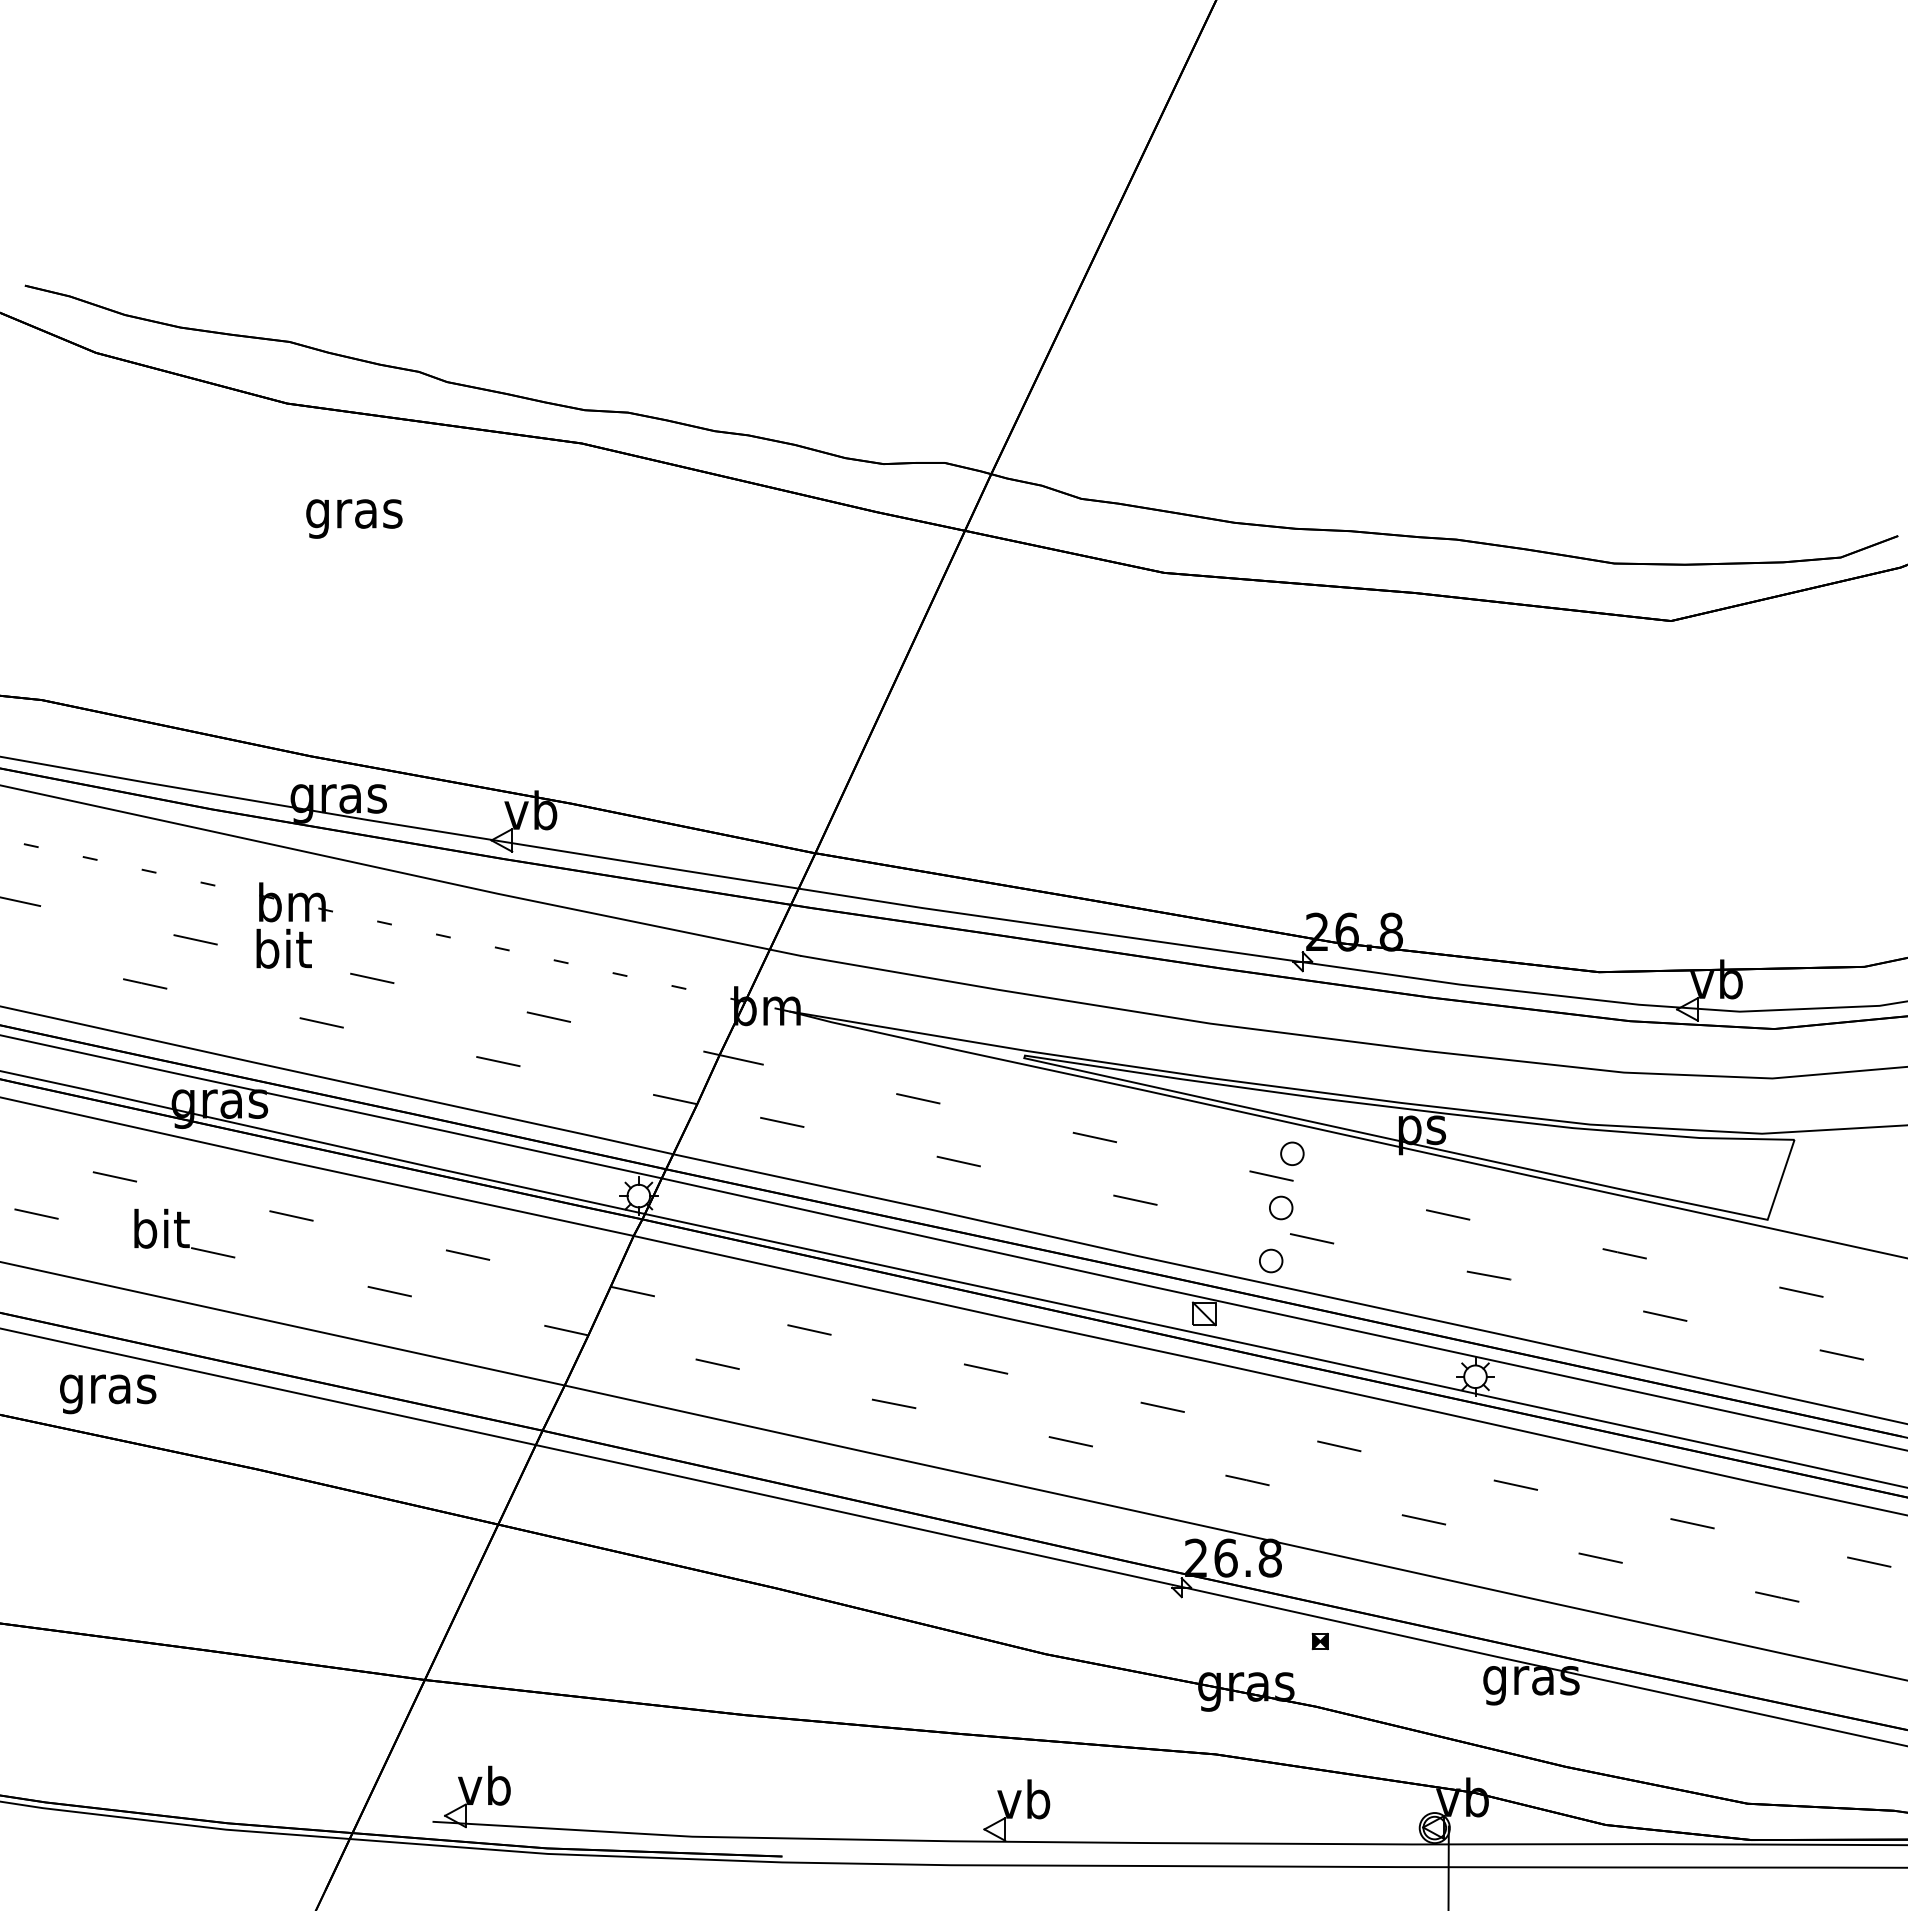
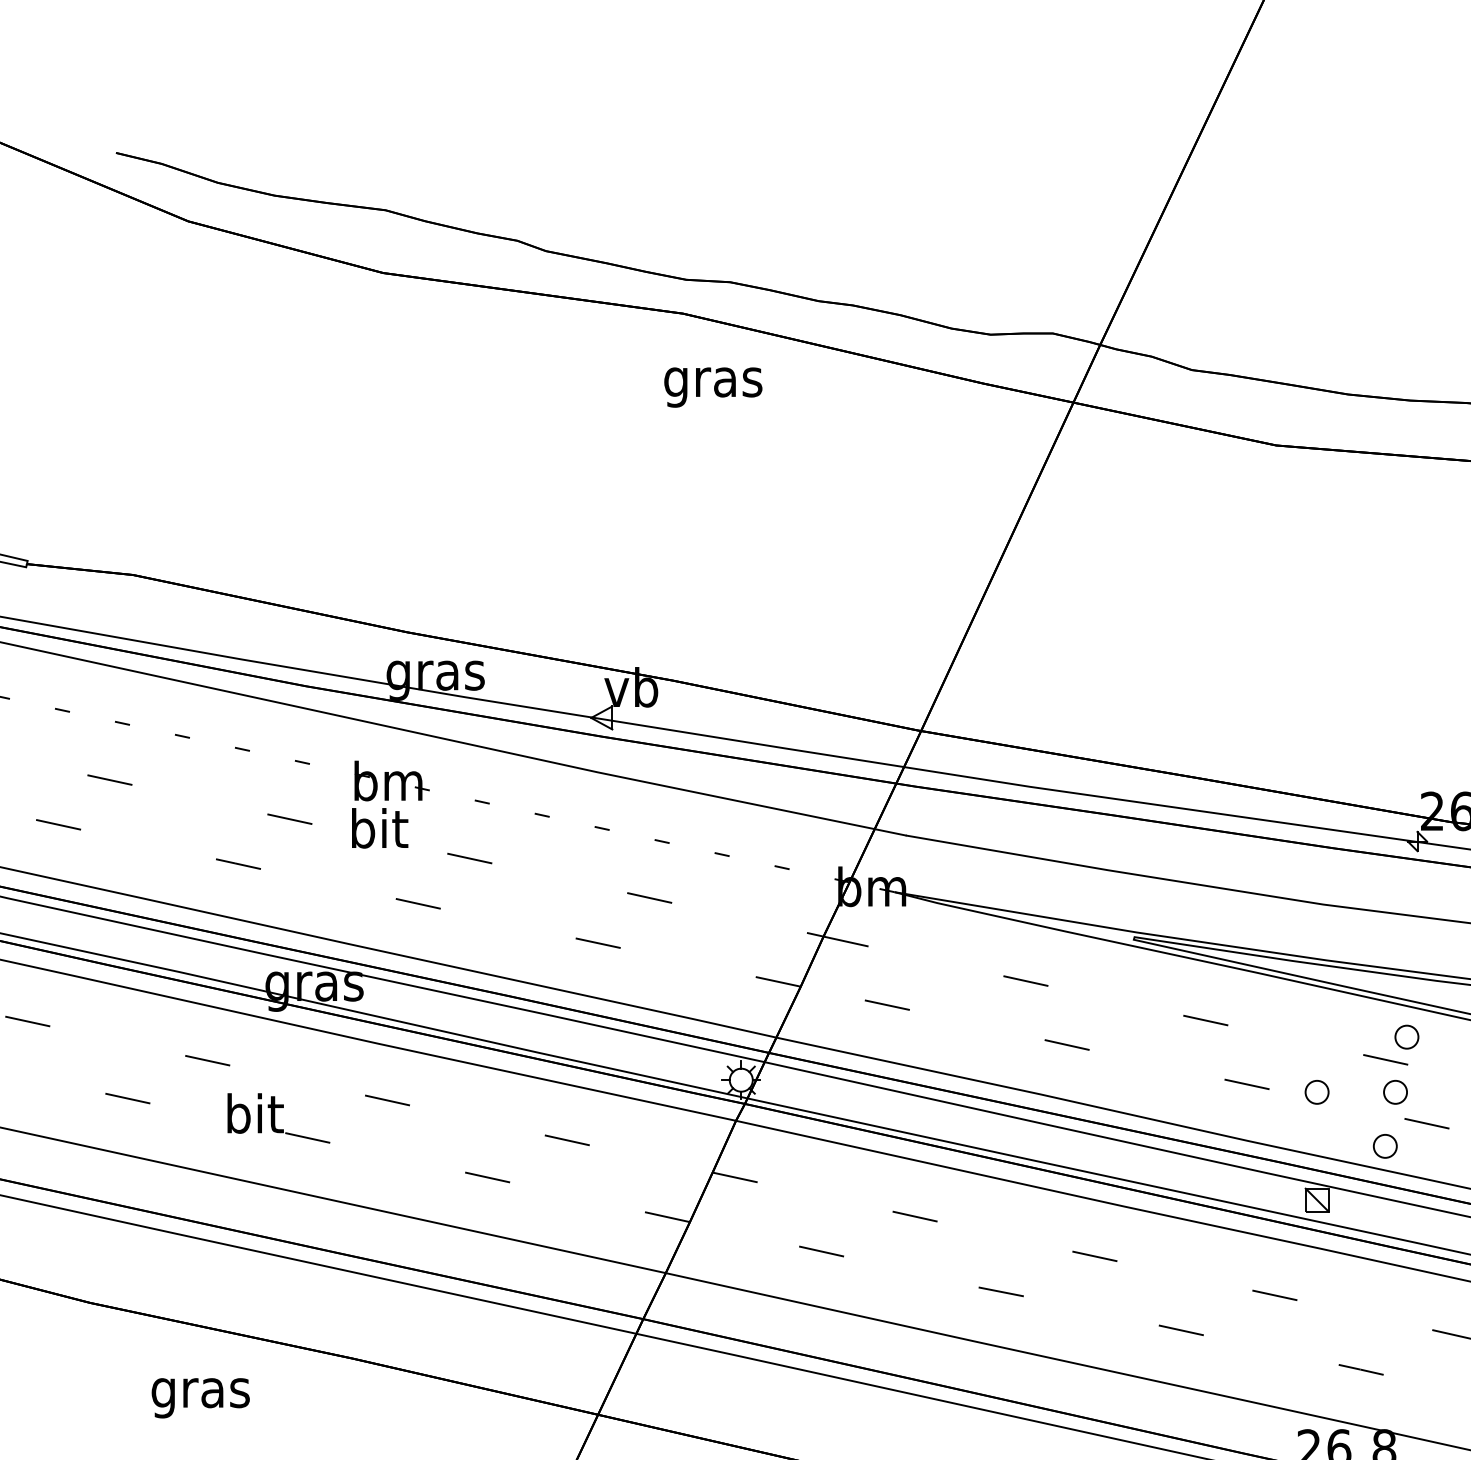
text: (354, 518) -> (713, 387), moved
part: (1204, 1207) -> (1317, 1091), added
text: (108, 1394) -> (201, 1398), moved

